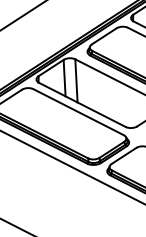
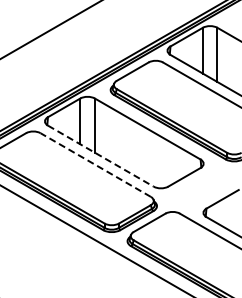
line: (82, 105) -> (100, 156), solid -> dashed
line: (78, 112) -> (95, 165), solid -> dashed

